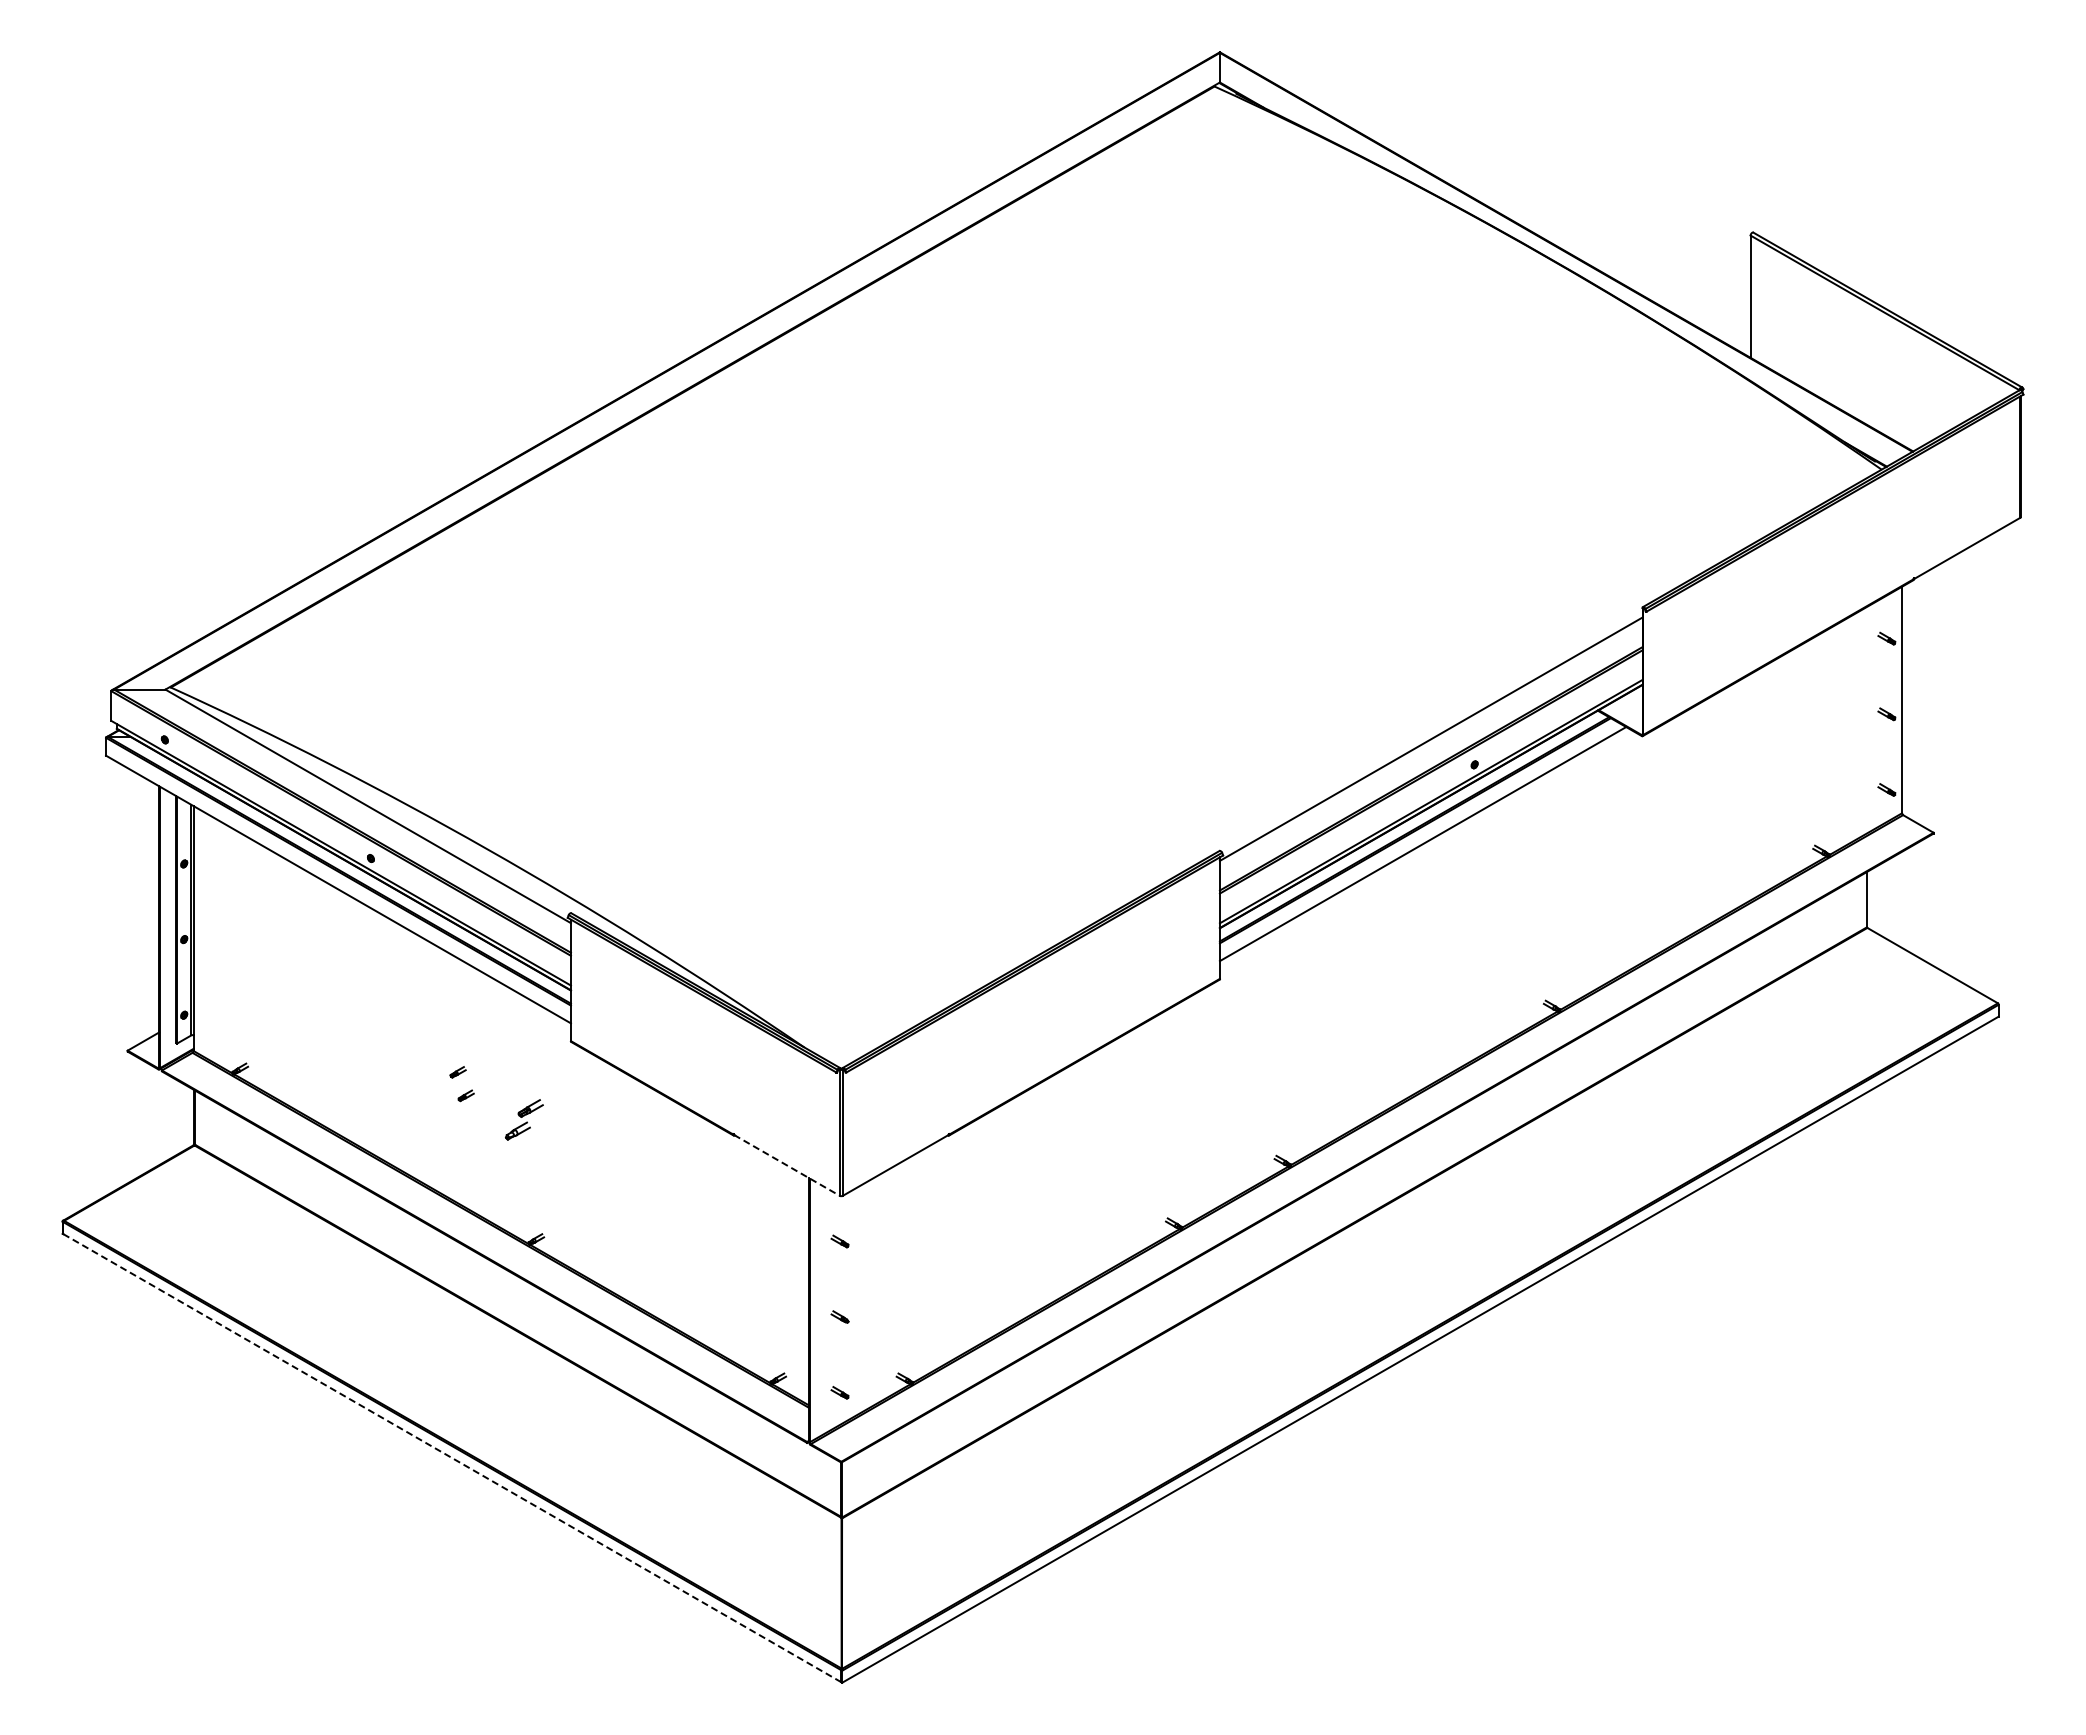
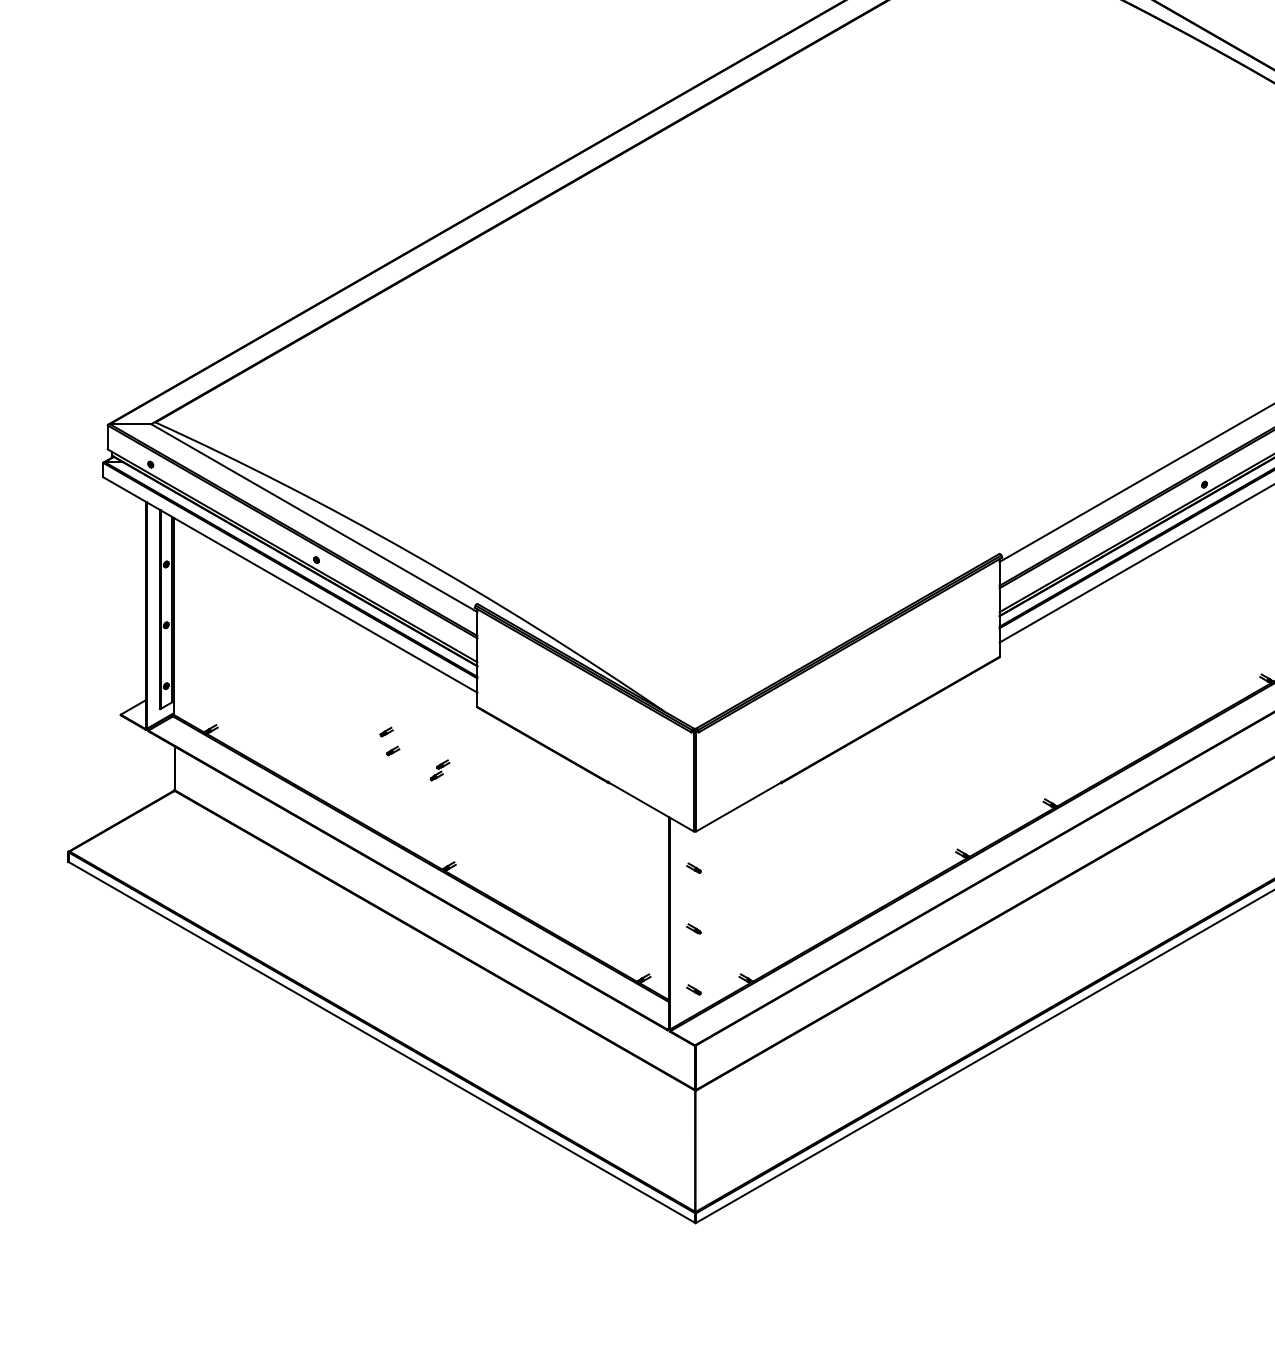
part: (524, 1119) -> (440, 770), size x0.62
line: (786, 1165) -> (650, 807), dashed -> solid
line: (452, 1458) -> (382, 1042), dashed -> solid

